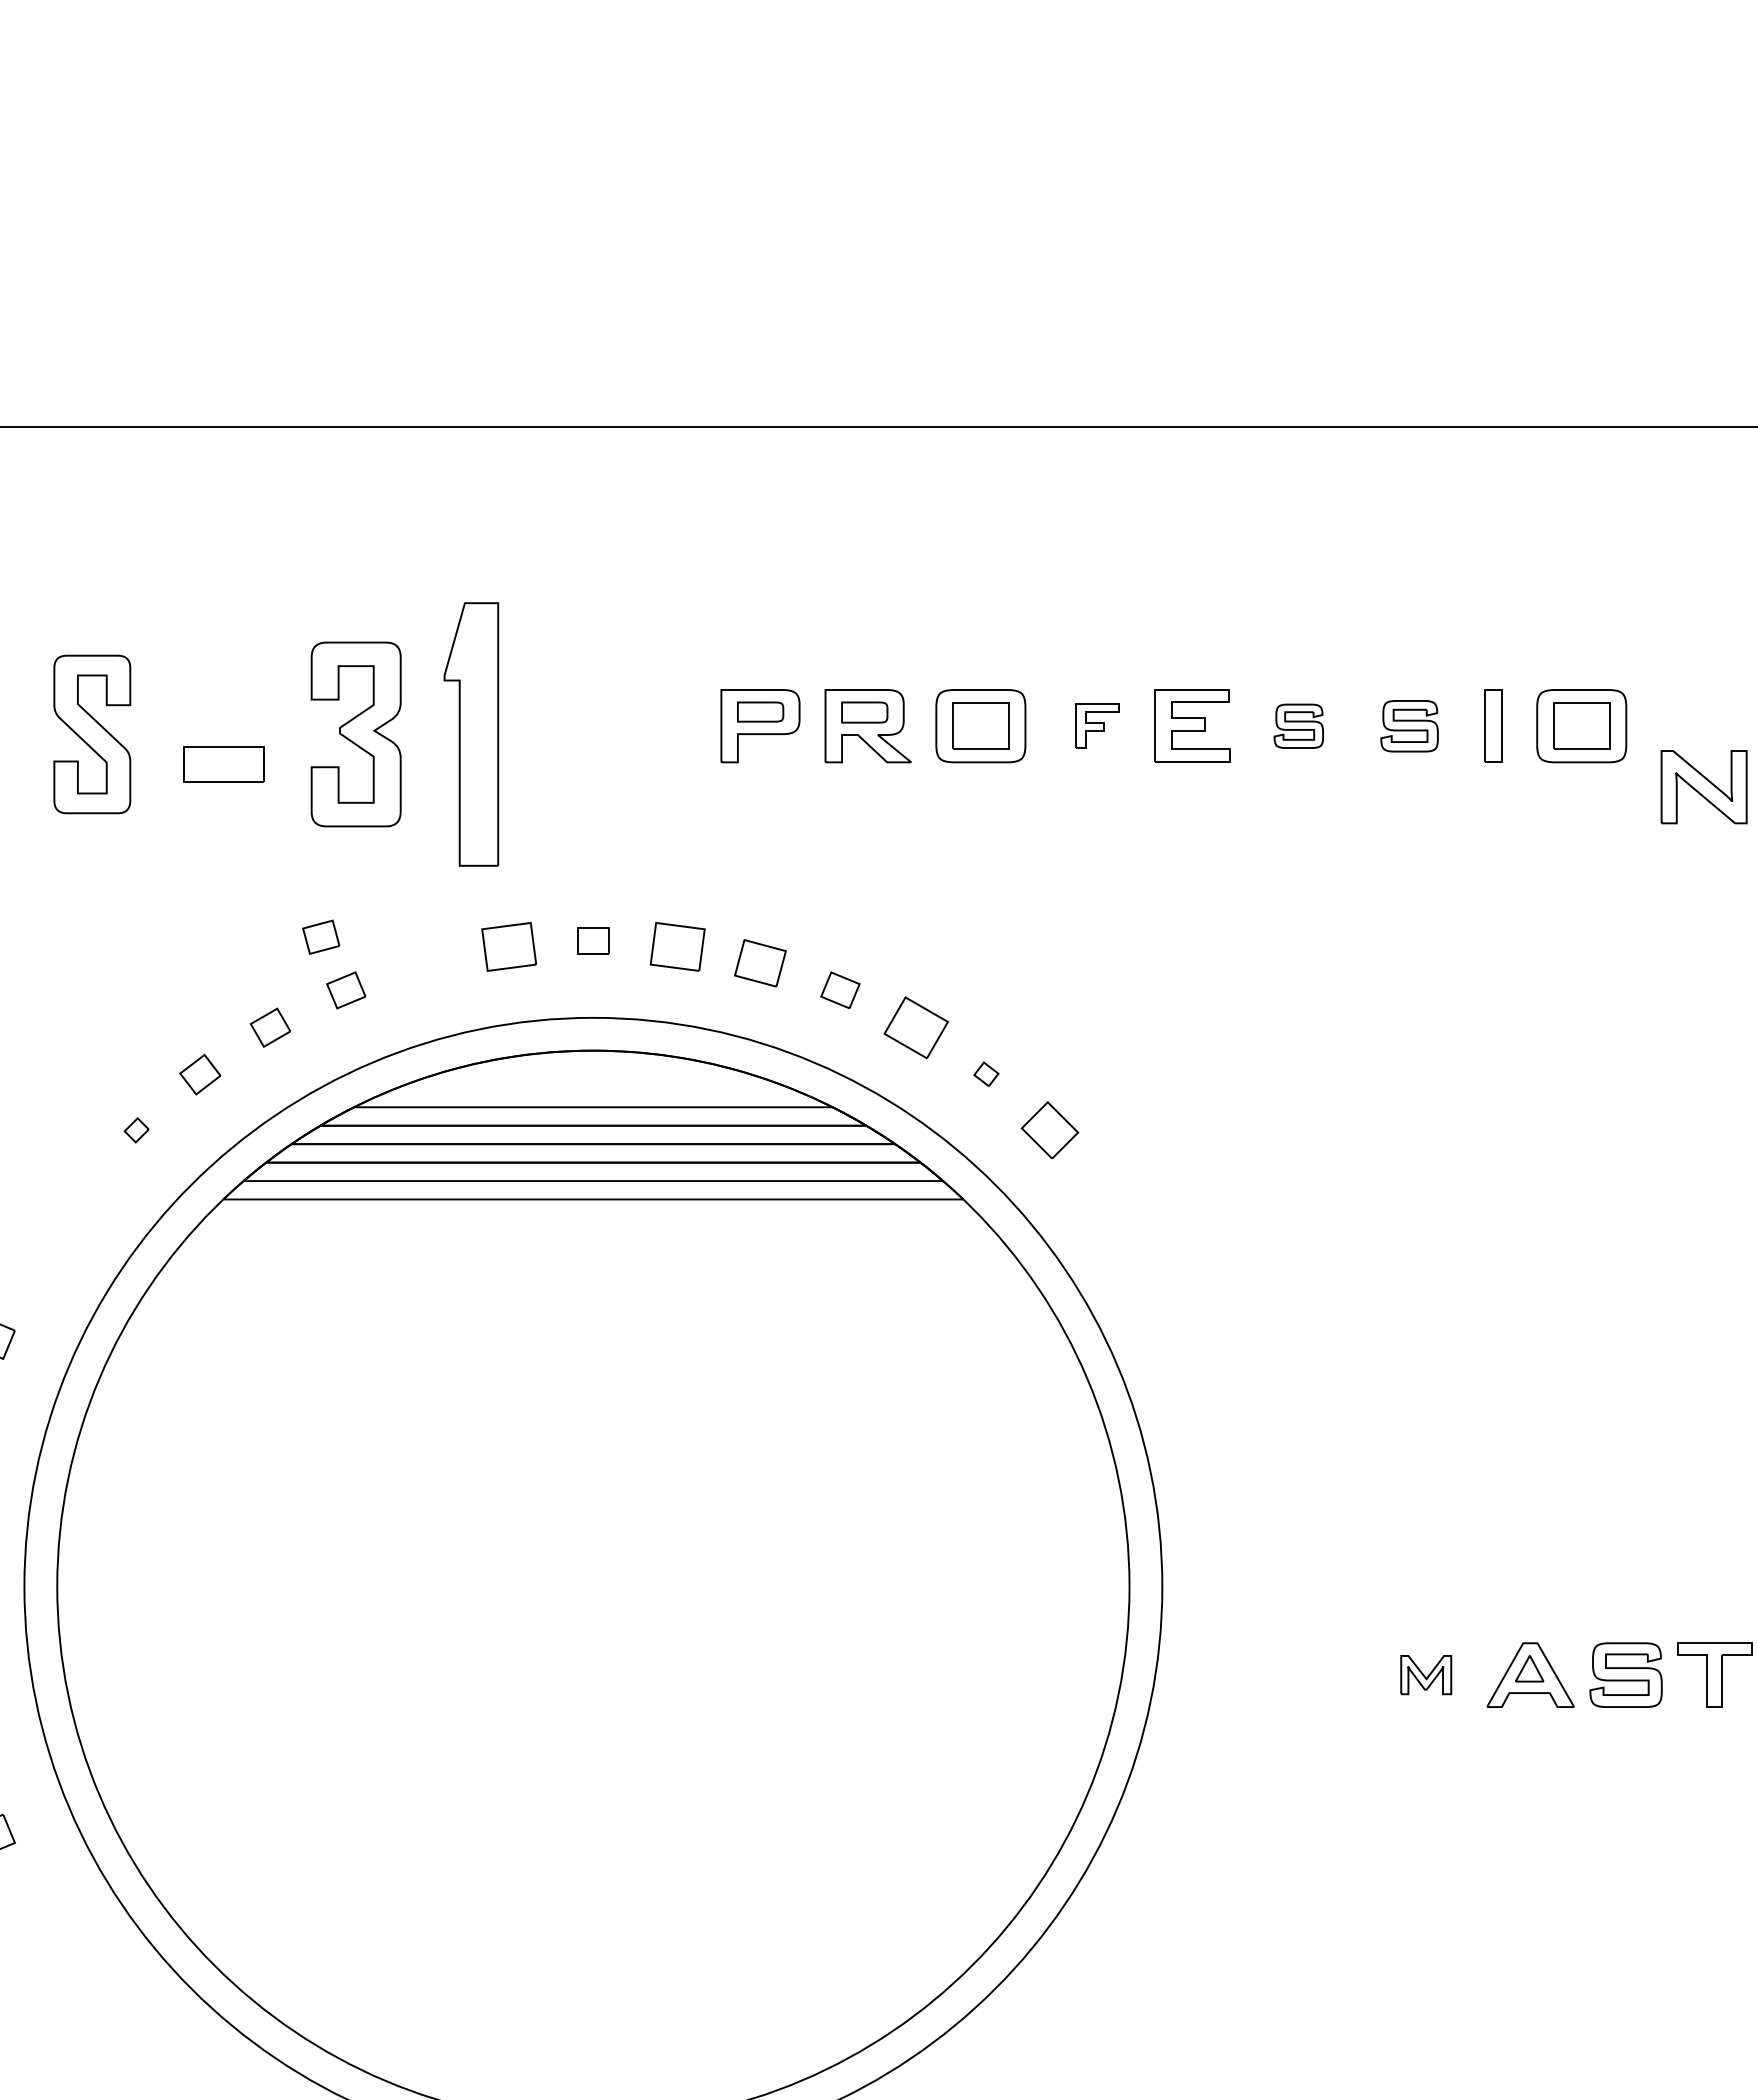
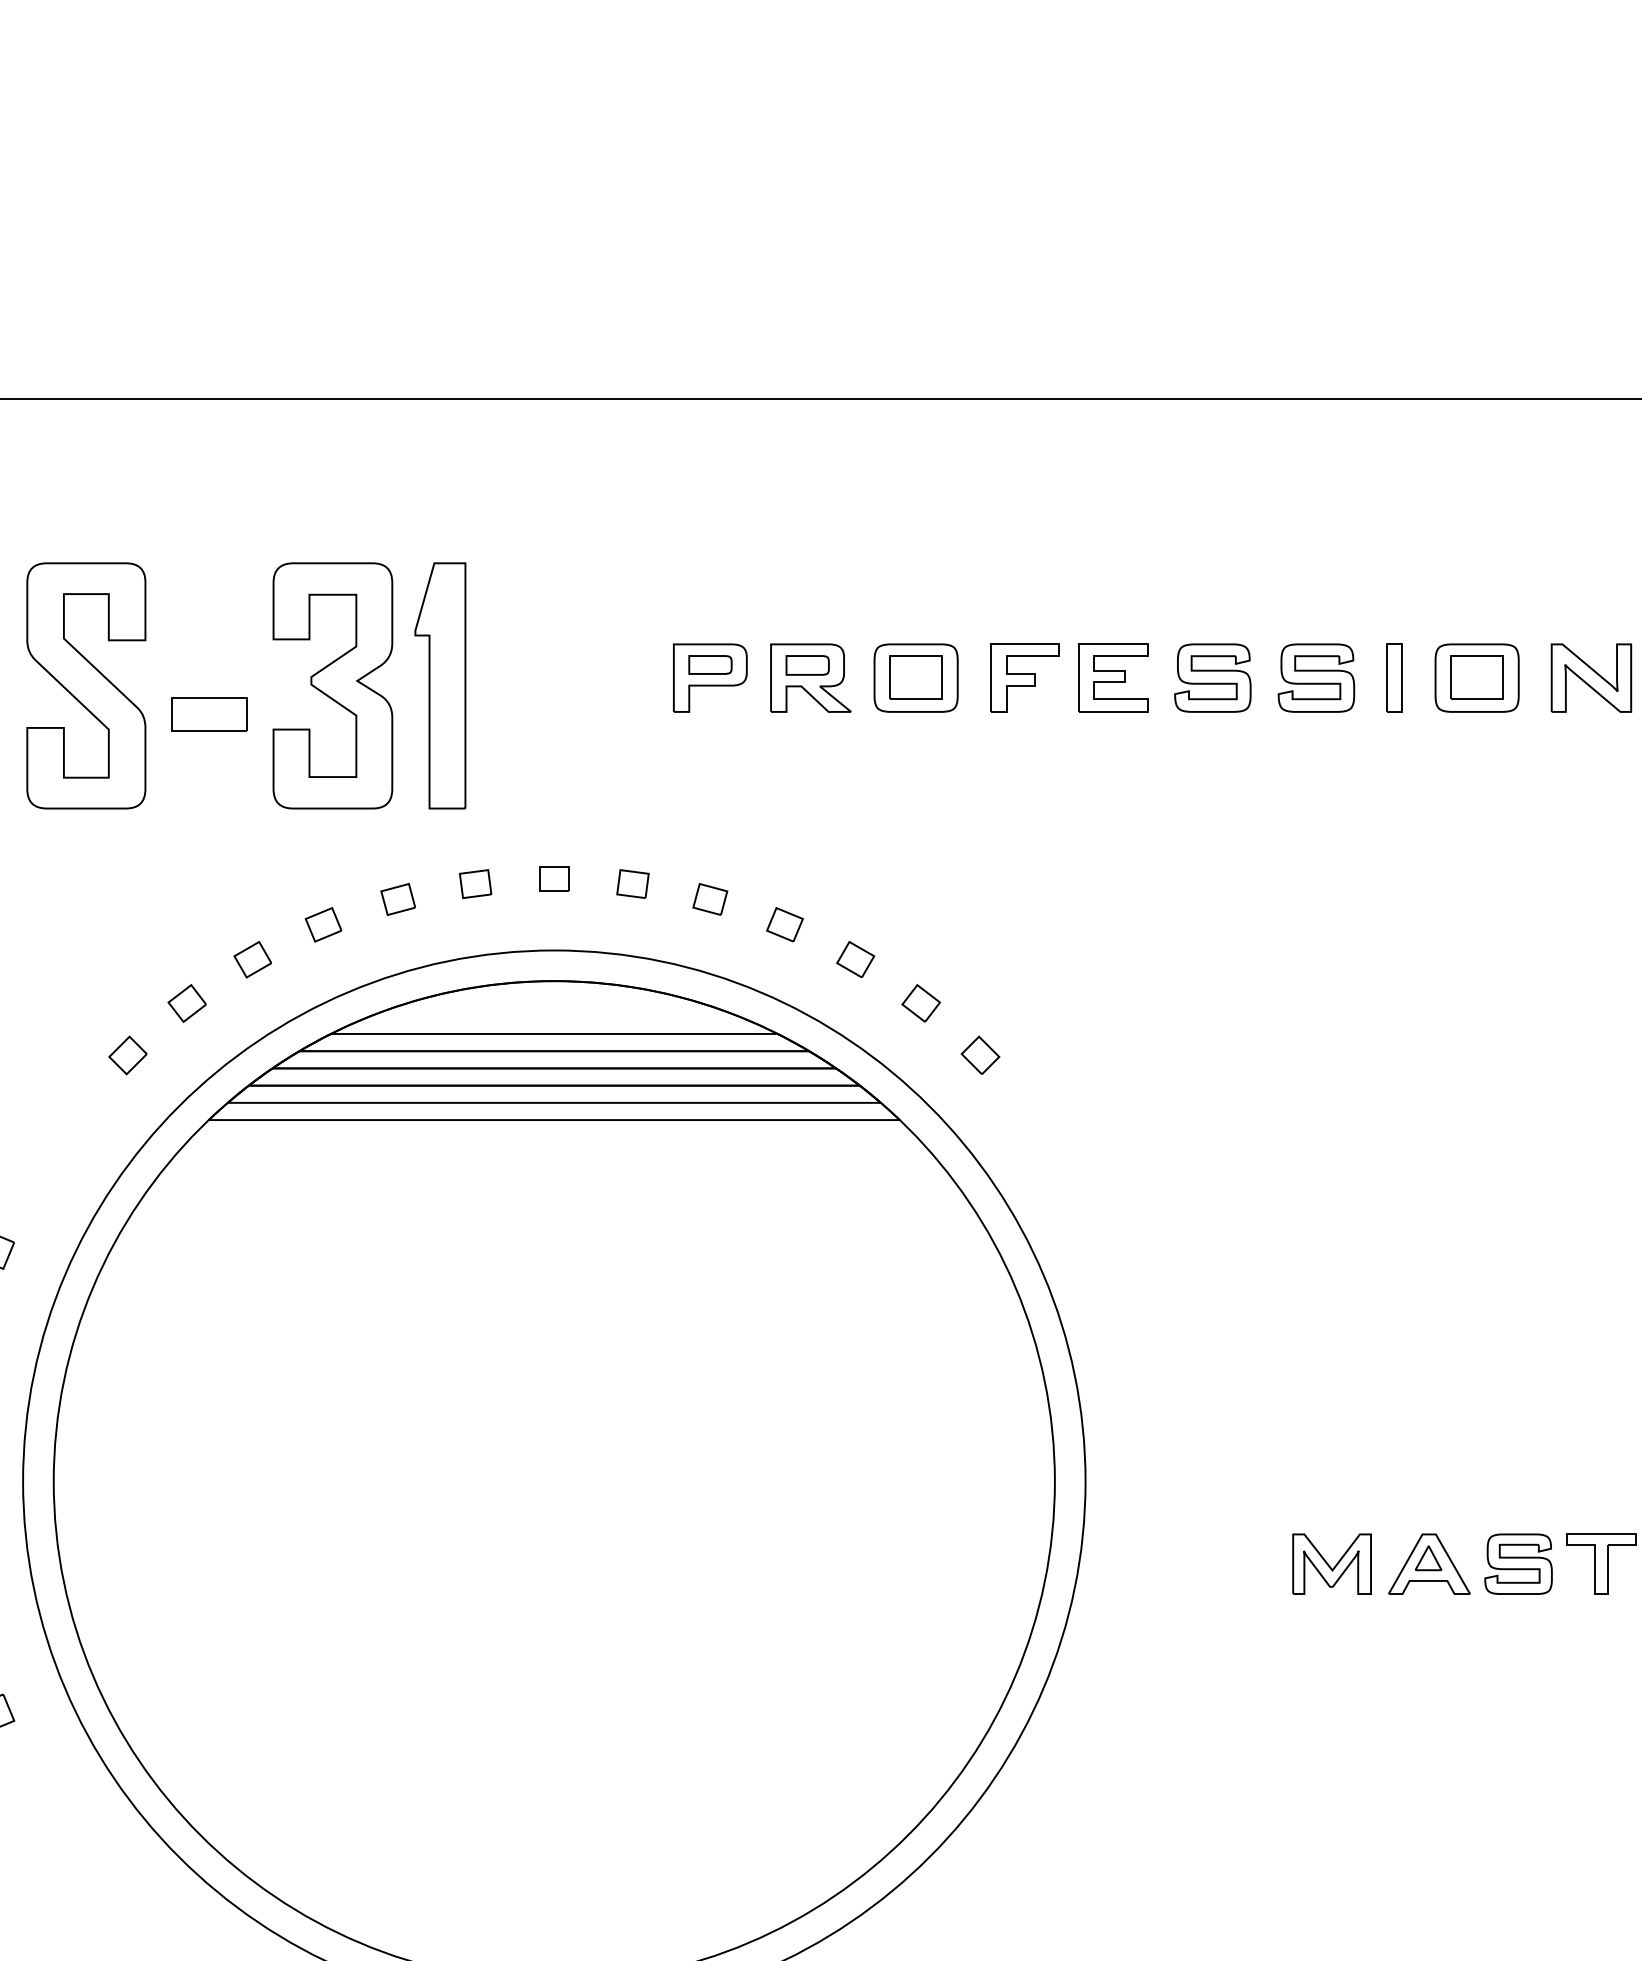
part: (1097, 725) -> (1025, 677), size x1.67
part: (1298, 726) -> (1212, 678), size x1.67
part: (1409, 726) -> (1316, 678), size x1.43
part: (92, 734) -> (86, 685), size x1.67
part: (355, 734) -> (332, 685), size x1.43
part: (1703, 787) -> (1590, 678), moved
part: (321, 936) -> (398, 898), moved
part: (508, 946) -> (475, 883), size x0.62
part: (677, 946) -> (632, 883), size x0.62
part: (760, 962) -> (710, 898), size x0.71
part: (915, 1027) -> (855, 959), size x0.62
part: (986, 1073) -> (921, 1002), size x1.67
part: (1049, 1129) -> (980, 1054), size x0.71
part: (136, 1130) -> (127, 1055), size x1.67
part: (1425, 1674) -> (1331, 1563), size x1.67

